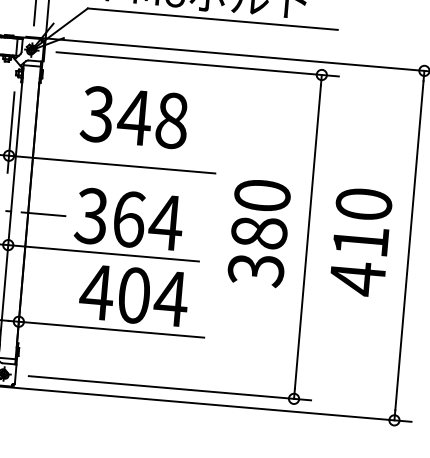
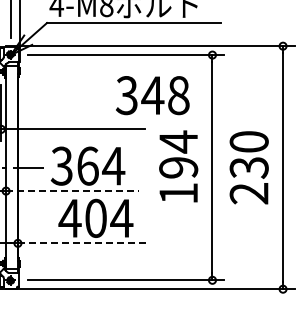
text: (134, 117) -> (152, 95), moved
text: (259, 232) -> (178, 167), 380 -> 194
line: (103, 253) -> (72, 191), solid -> dashed
text: (358, 261) -> (248, 181), 410 -> 230
line: (111, 329) -> (82, 243), solid -> dashed

